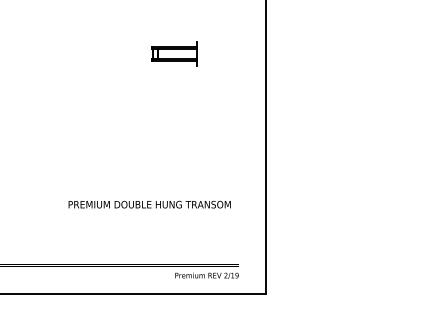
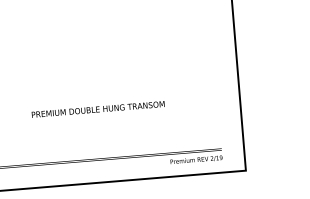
text: (149, 204) -> (98, 109), moved

